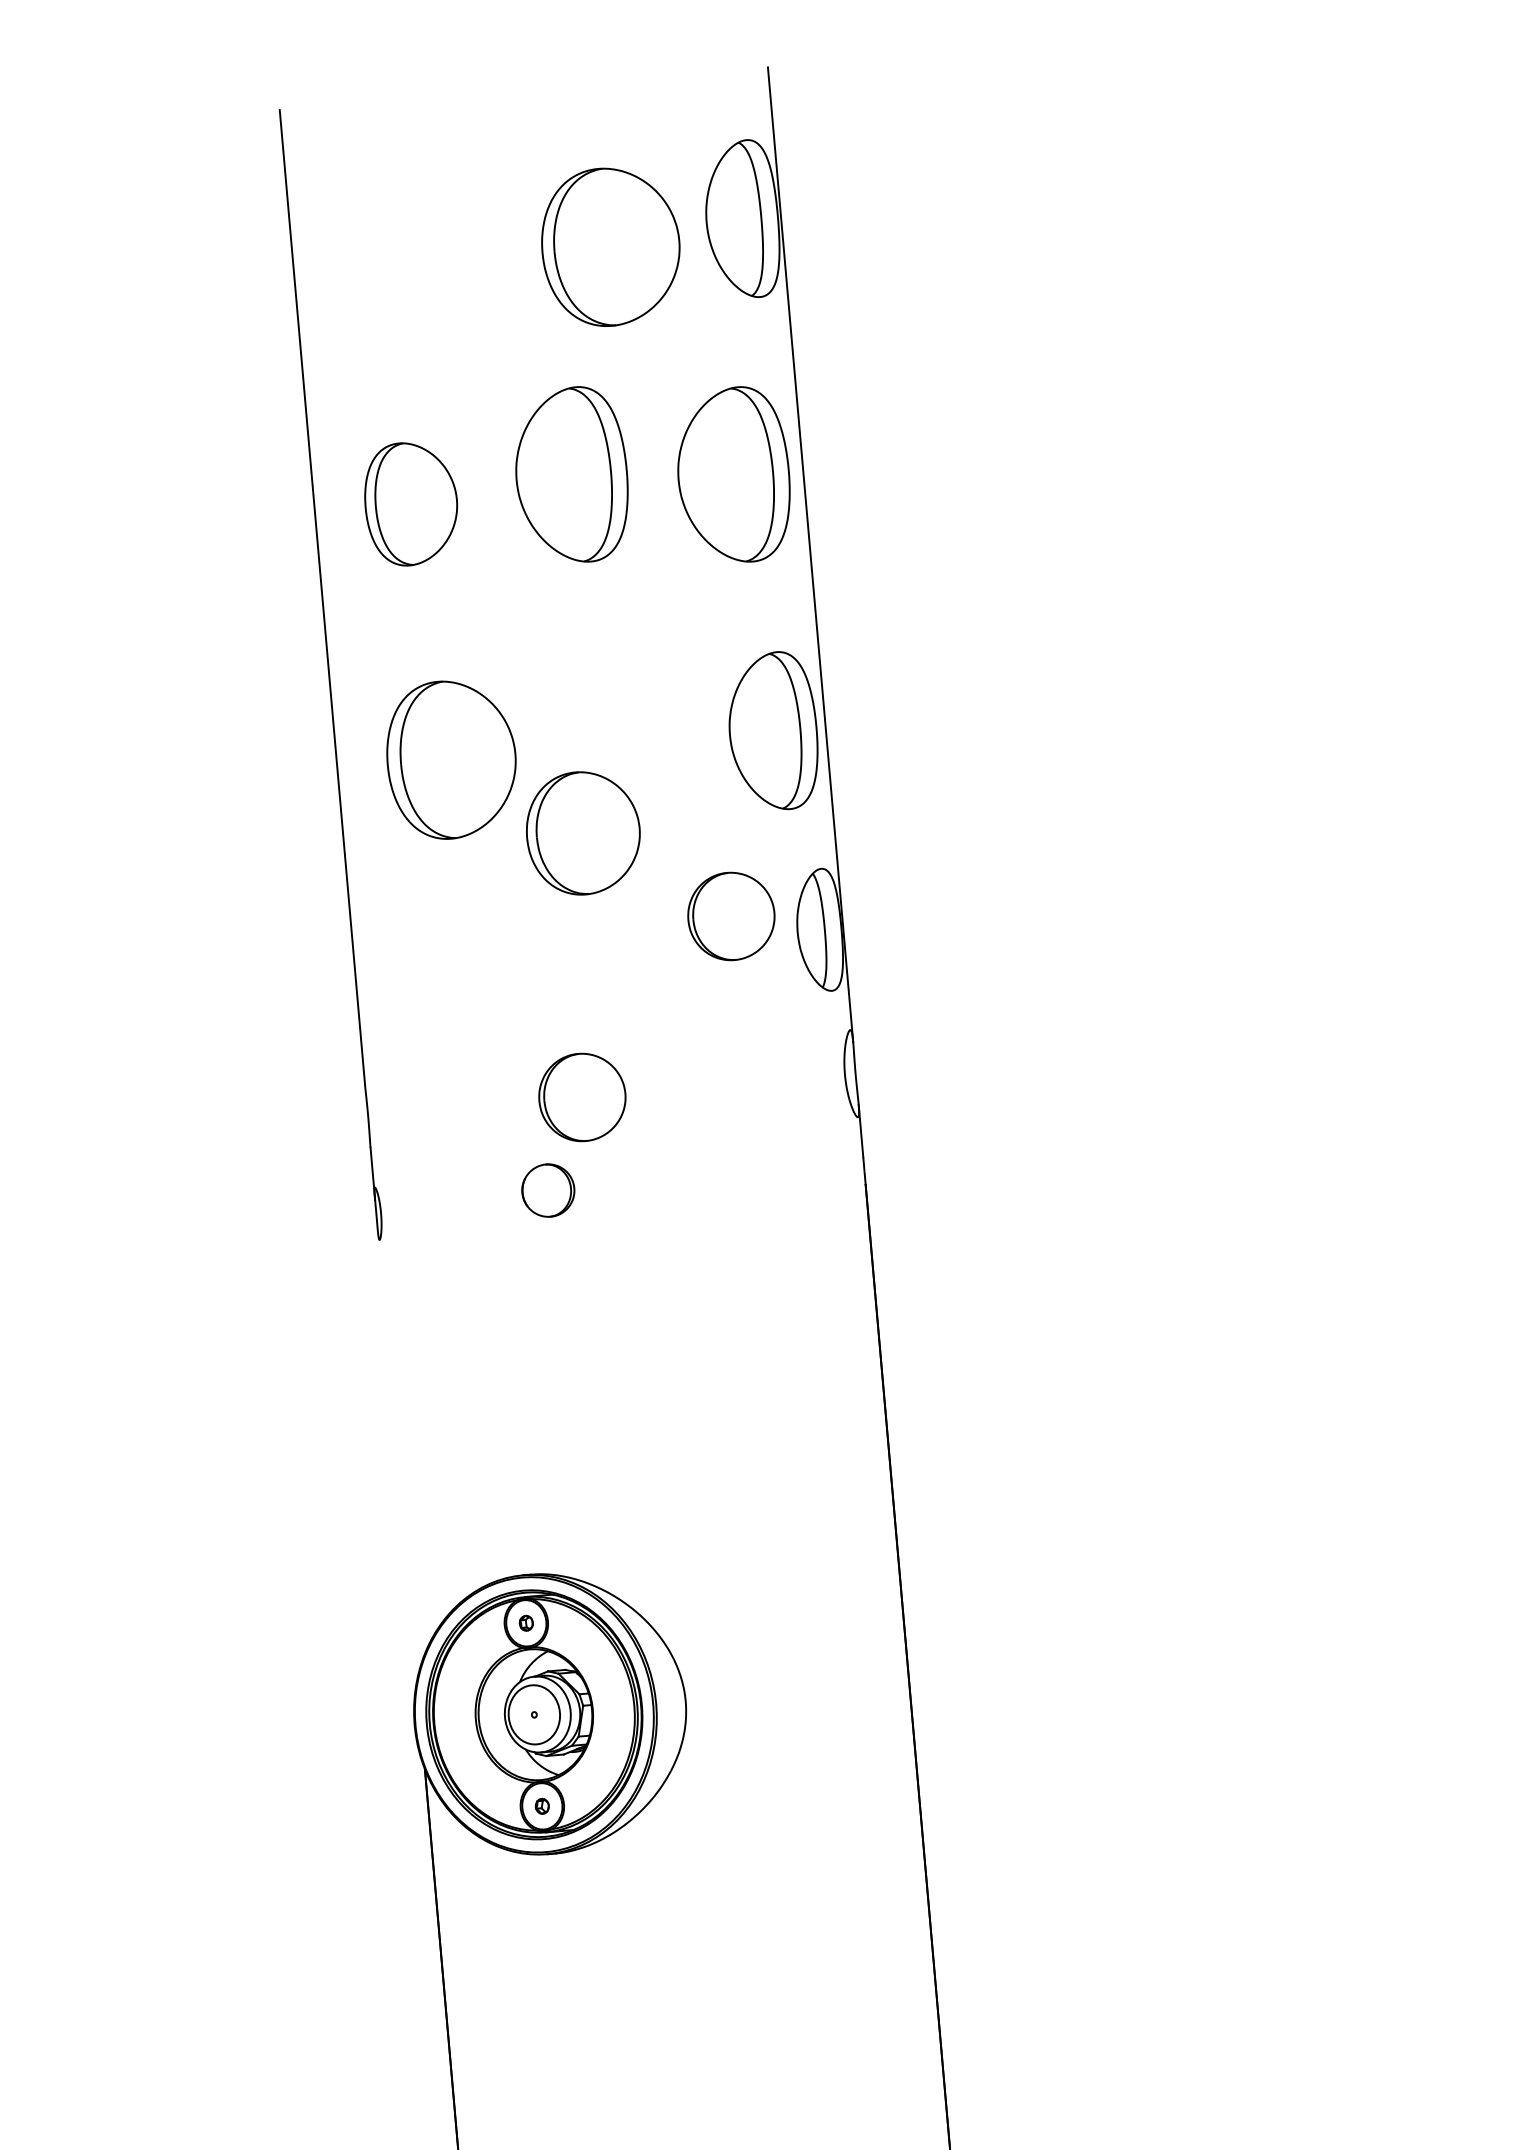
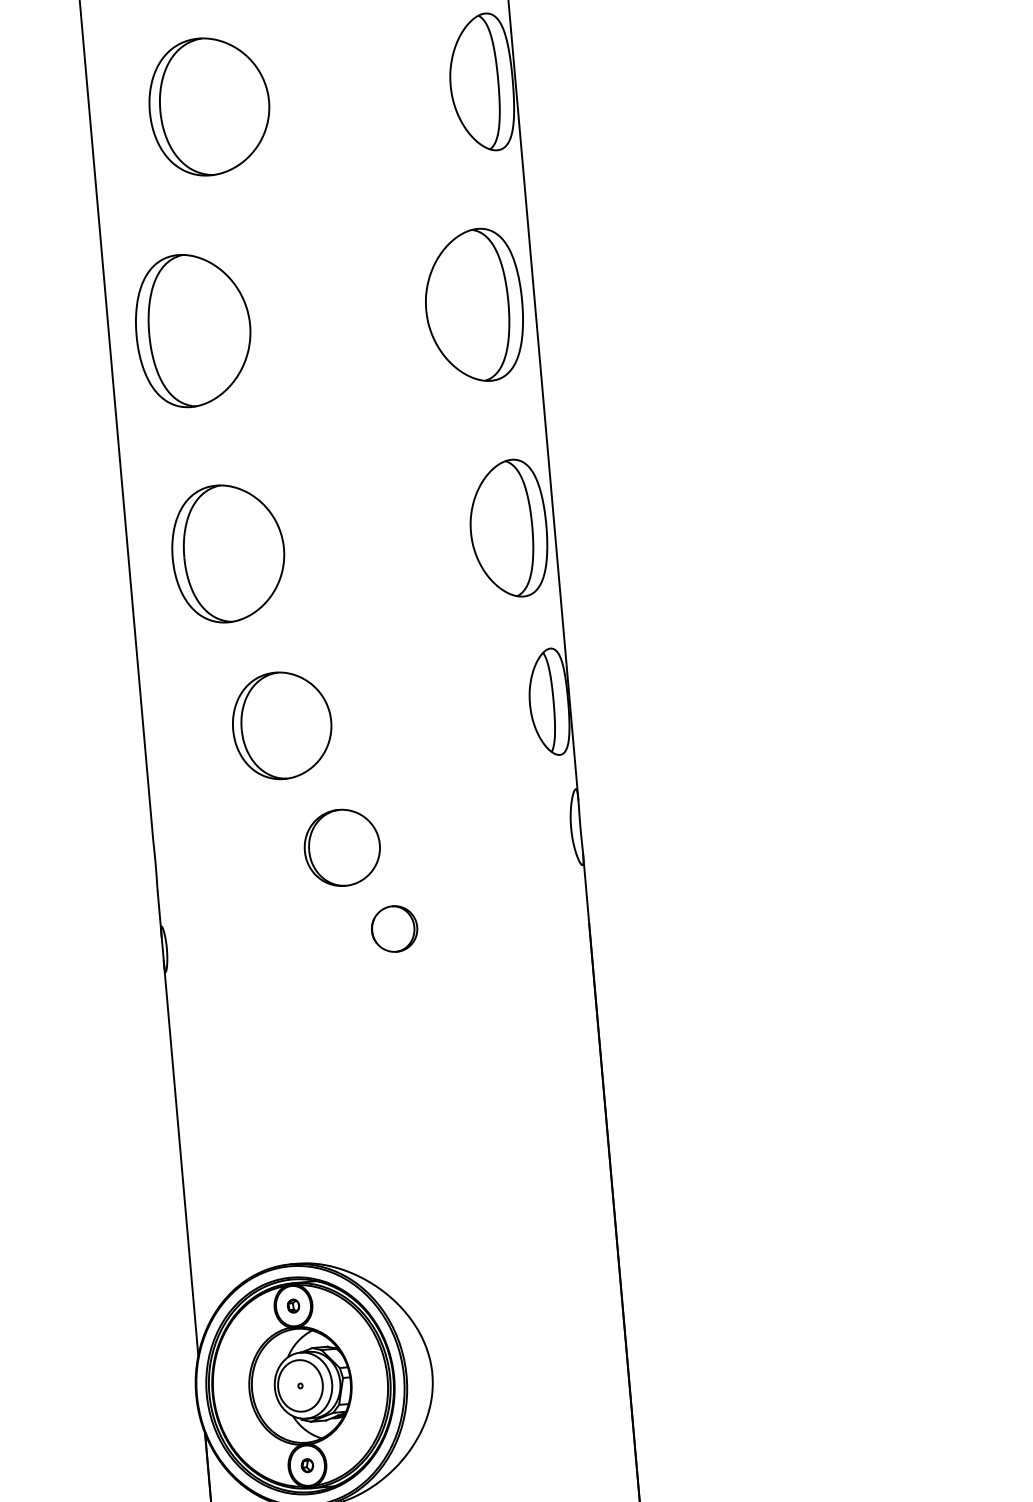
part: (610, 246) -> (209, 106), moved
part: (571, 474) -> (332, 304), removed
part: (410, 504) -> (192, 331), size x1.43
part: (583, 833) -> (282, 725), moved
part: (731, 916) -> (472, 690), removed
part: (548, 1190) -> (394, 928), moved
line: (397, 1453) -> (181, 1158), added

